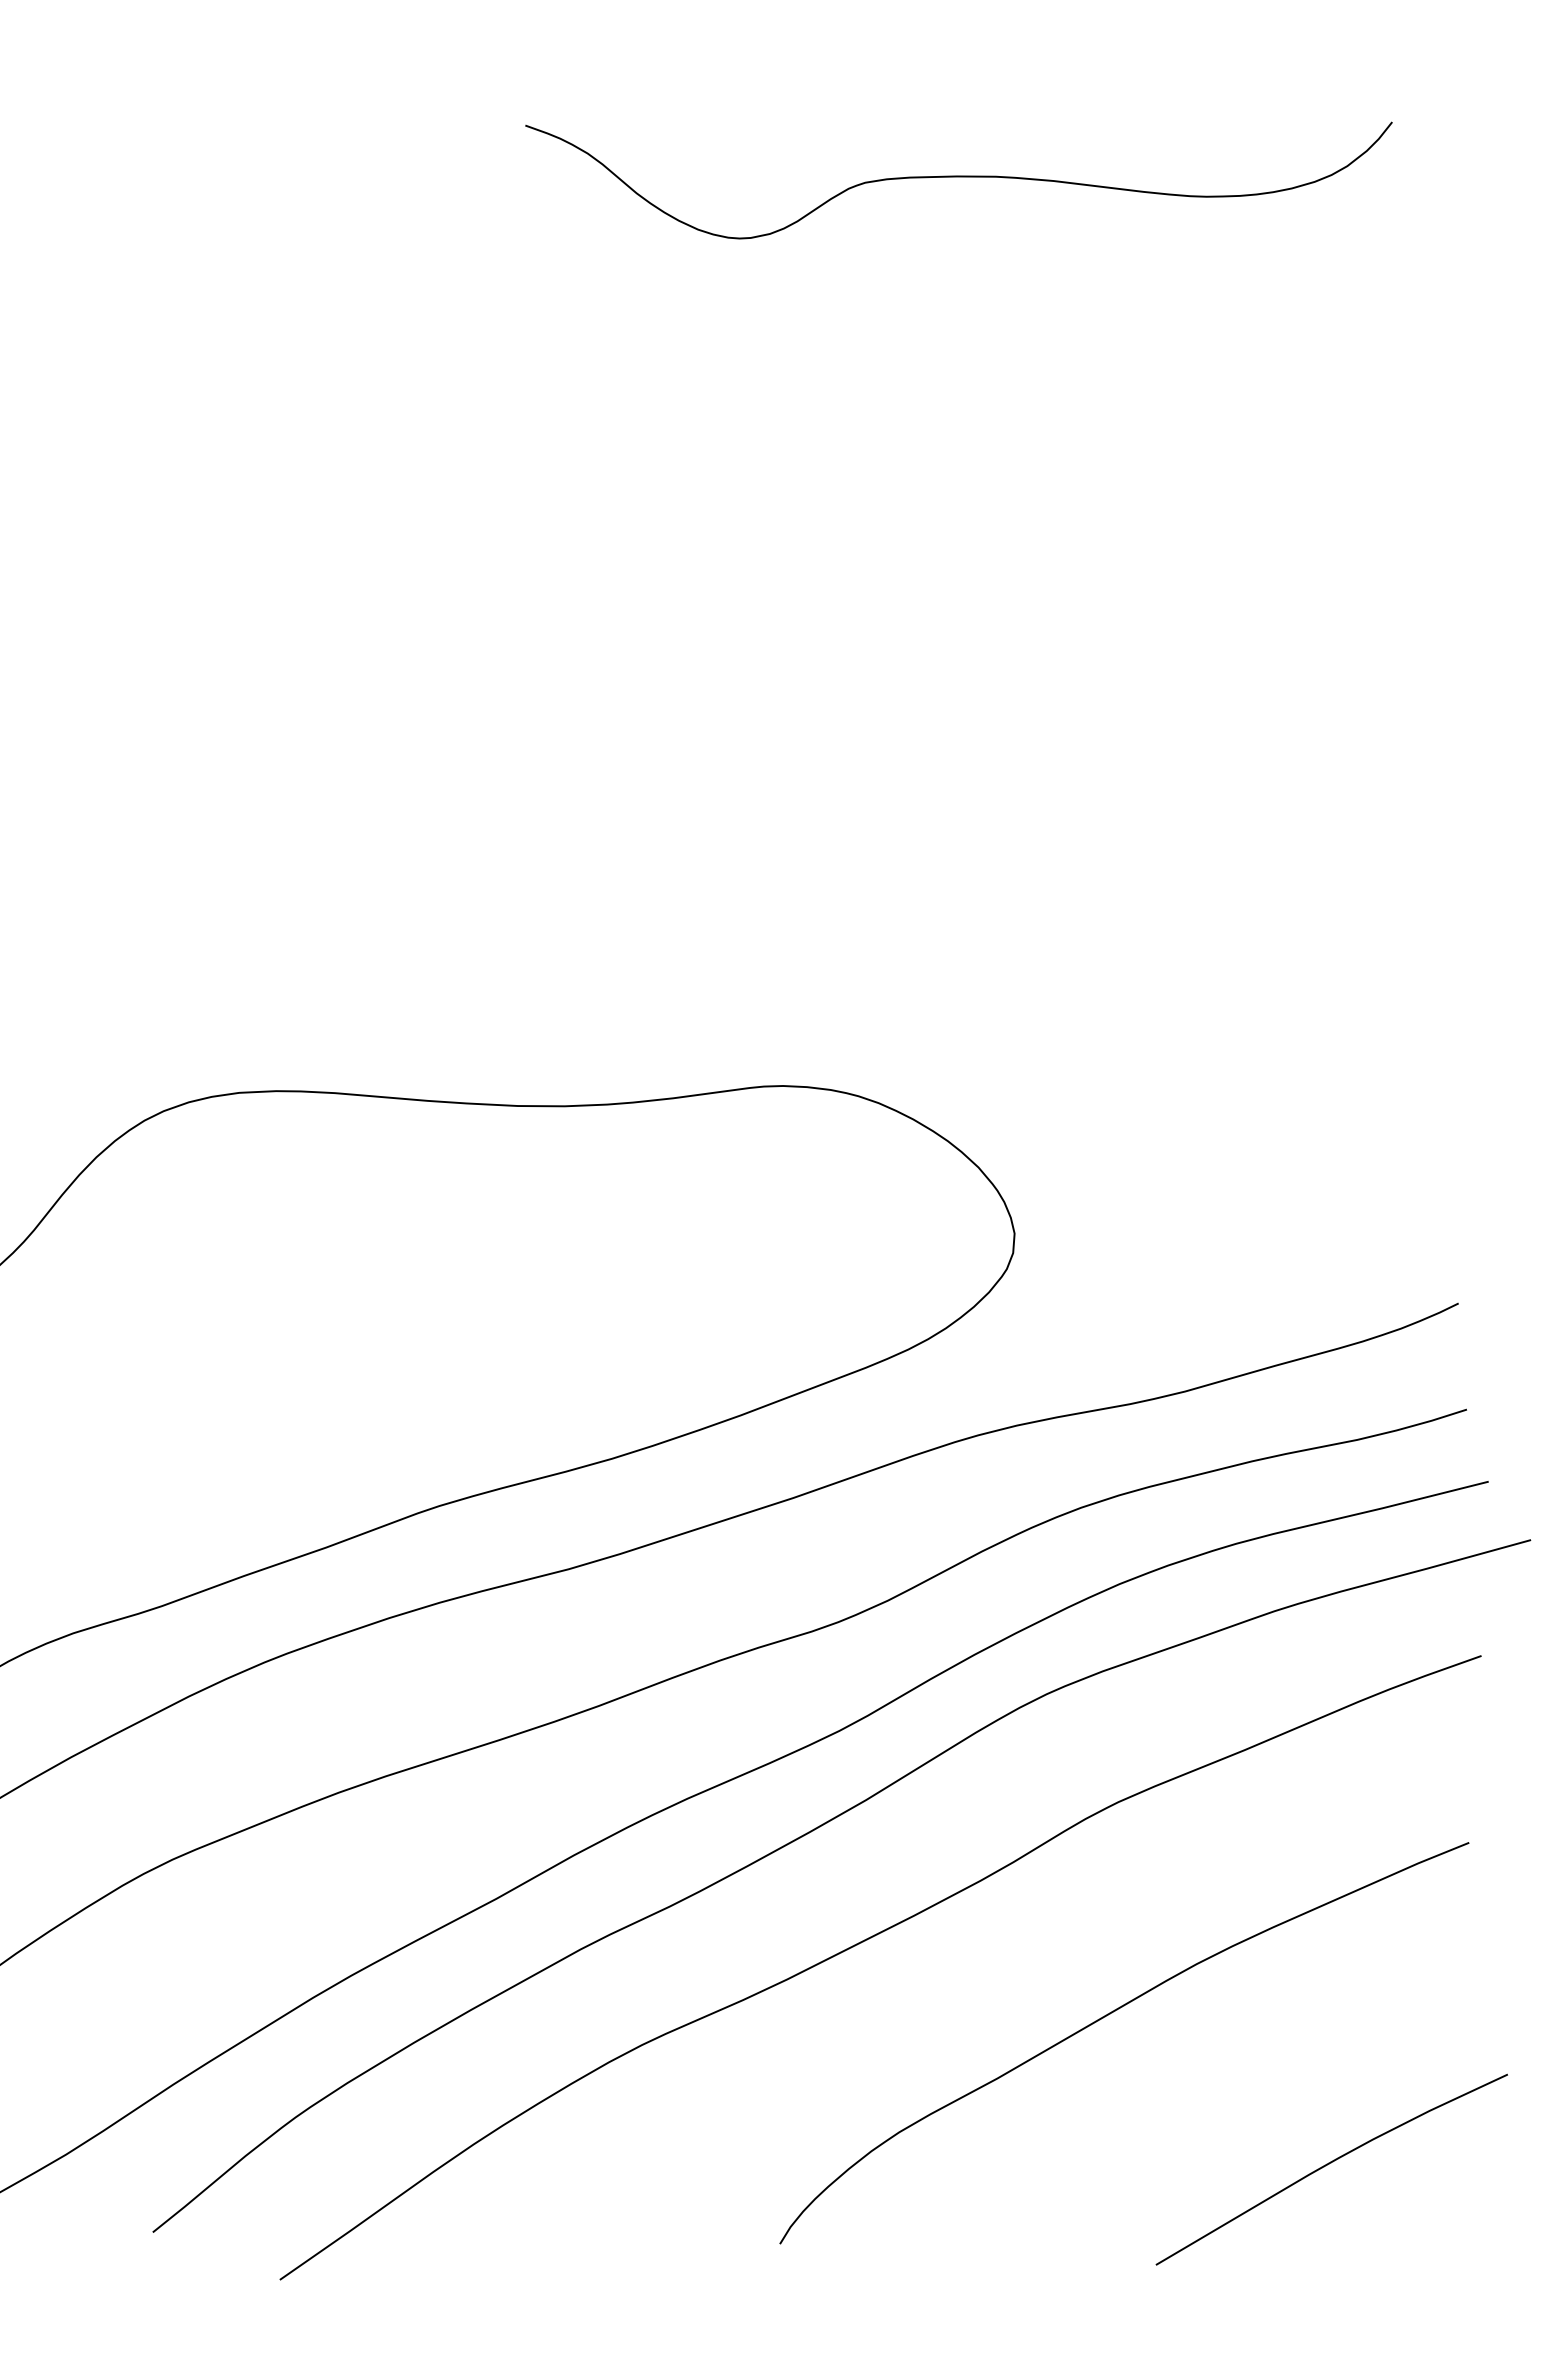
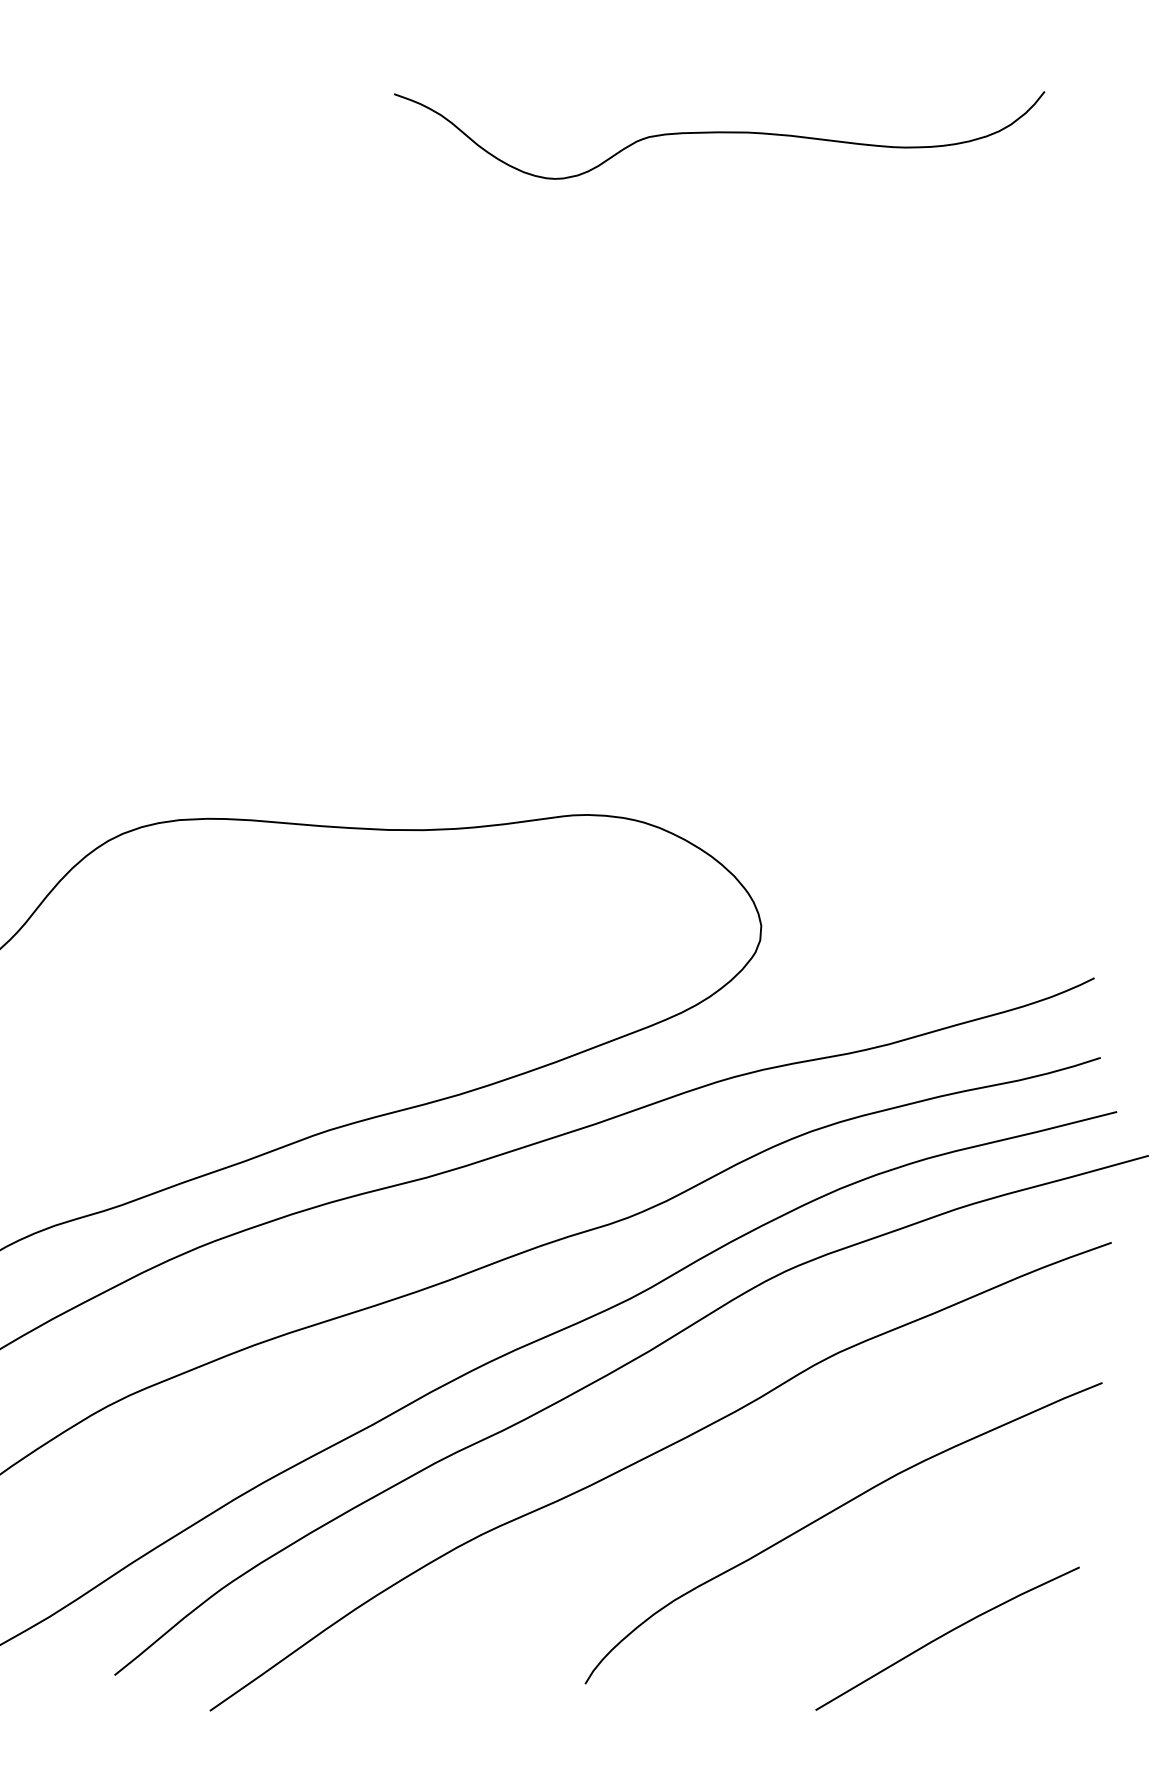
curve: (1329, 2164) -> (945, 1634), moved

